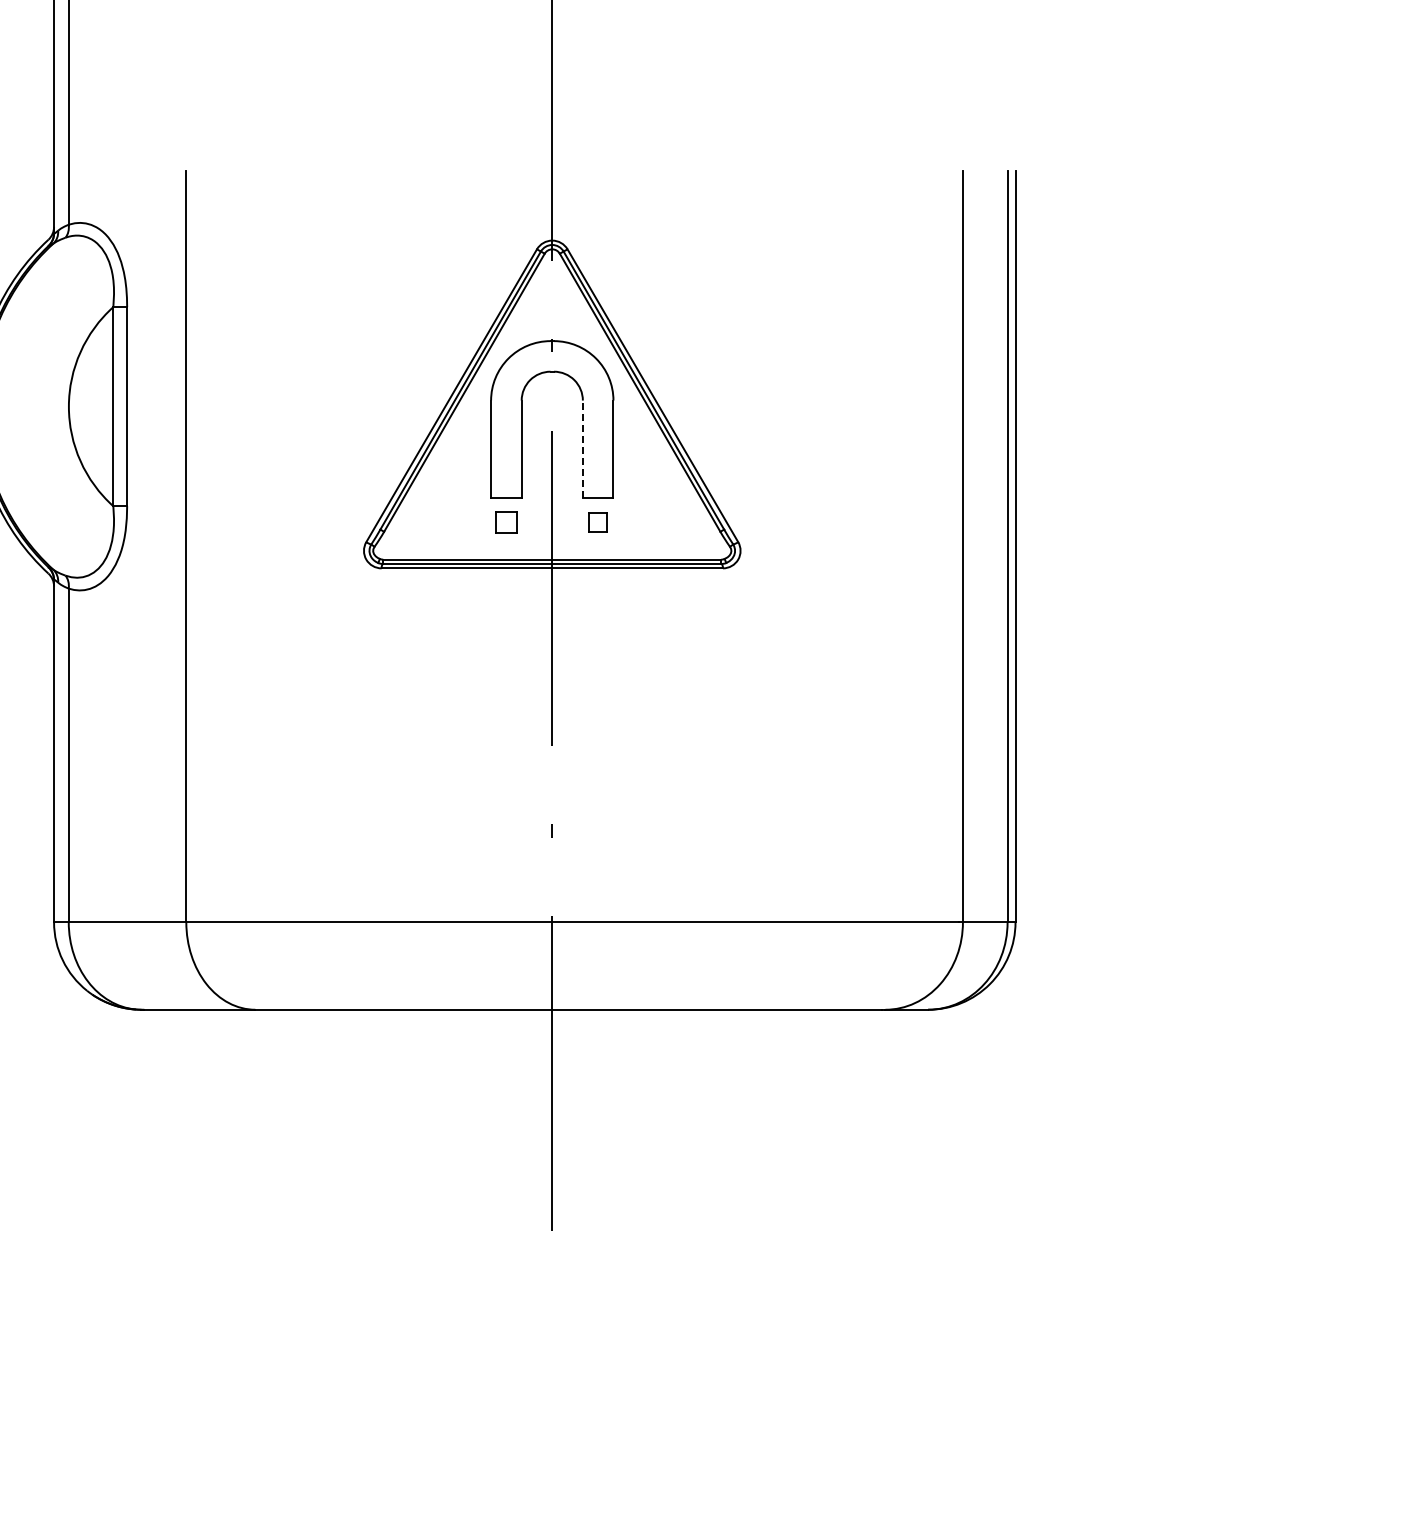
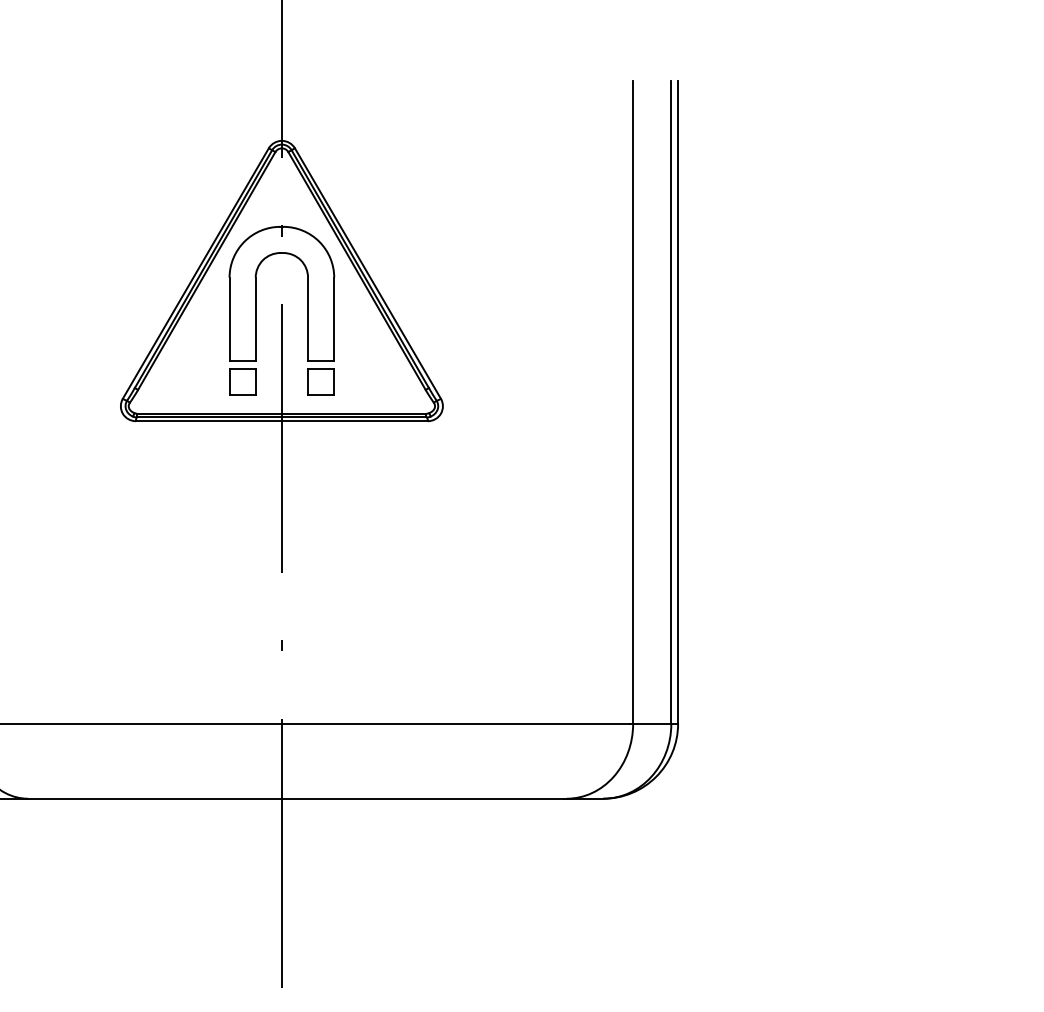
line: (582, 449) -> (307, 319), dashed -> solid
part: (506, 522) -> (242, 381), size x1.43
part: (597, 522) -> (320, 381), size x1.67

